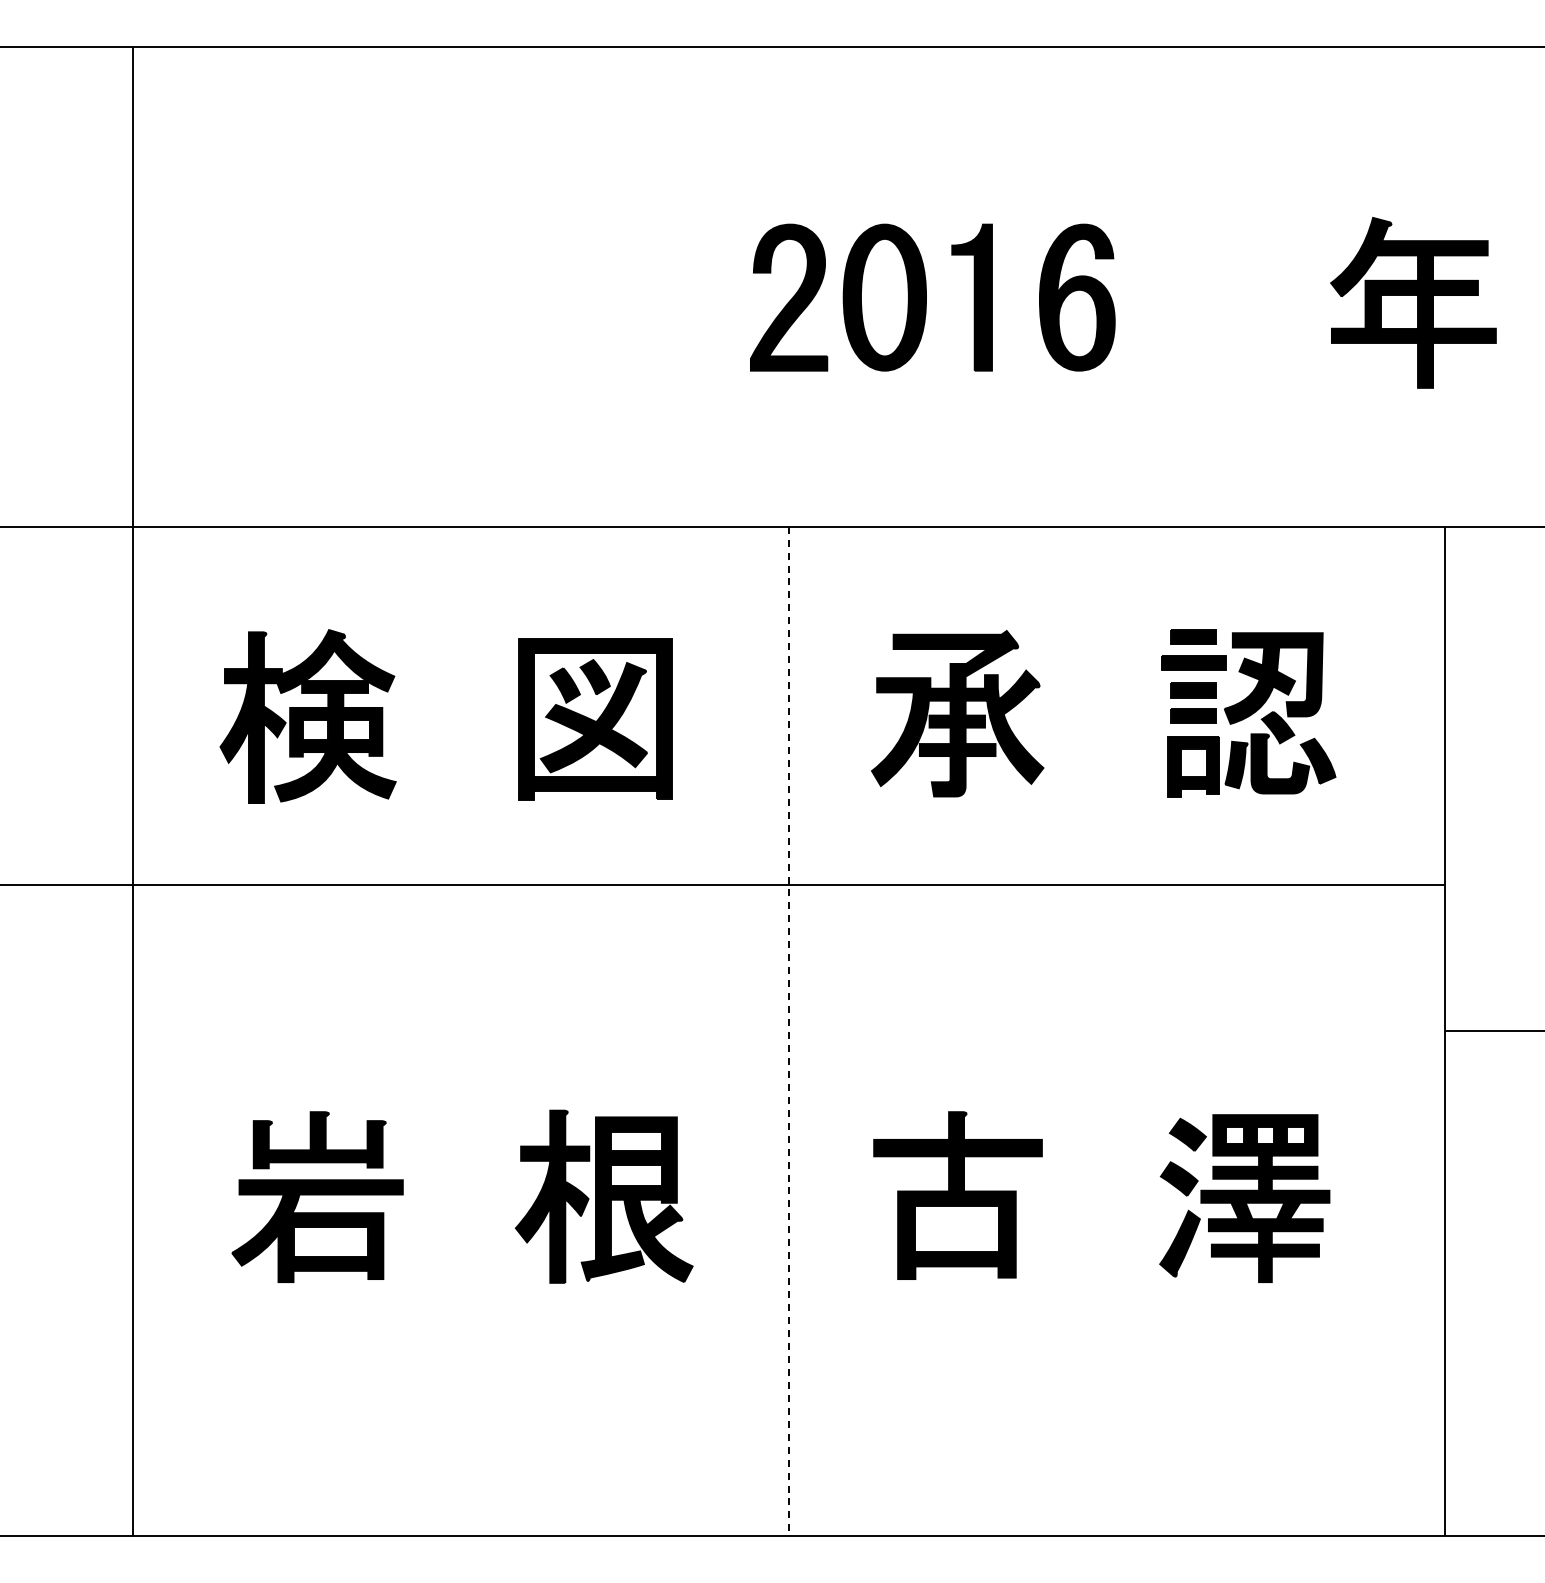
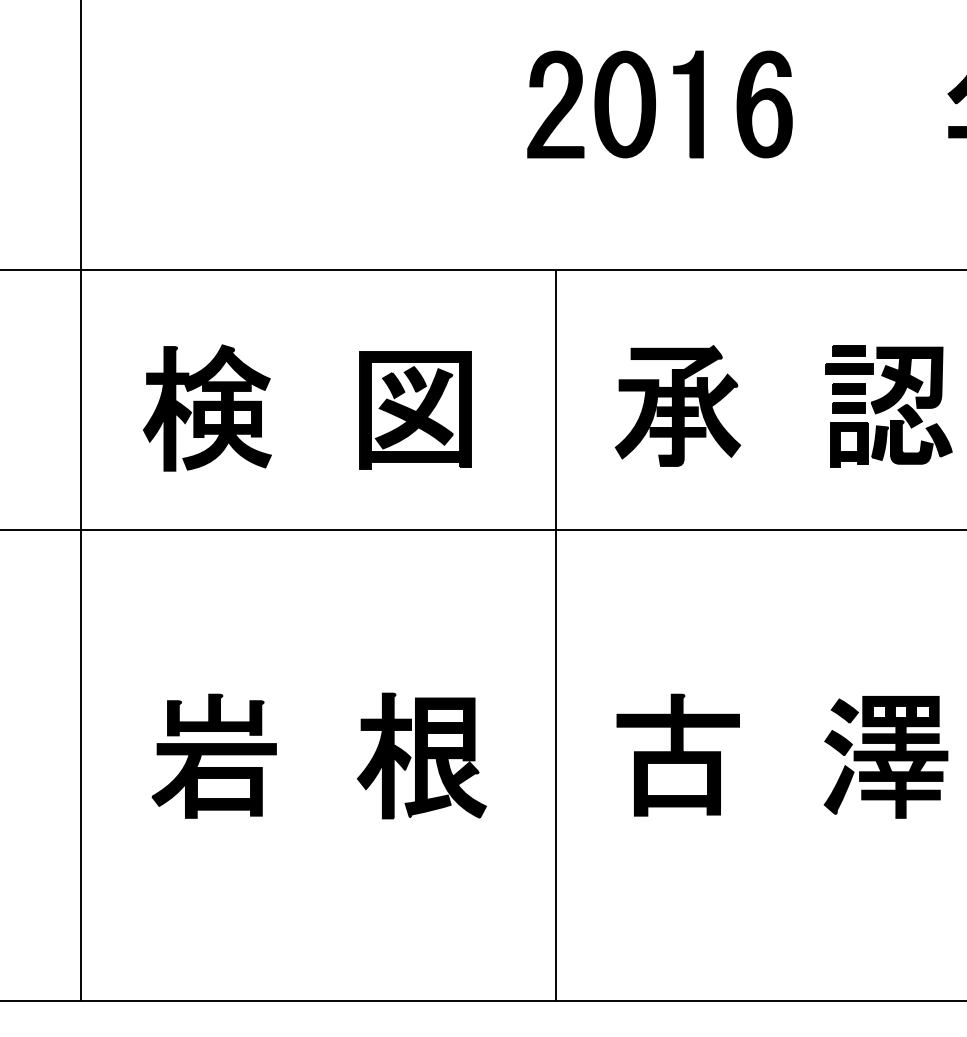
line: (789, 1031) -> (556, 636), dashed -> solid

